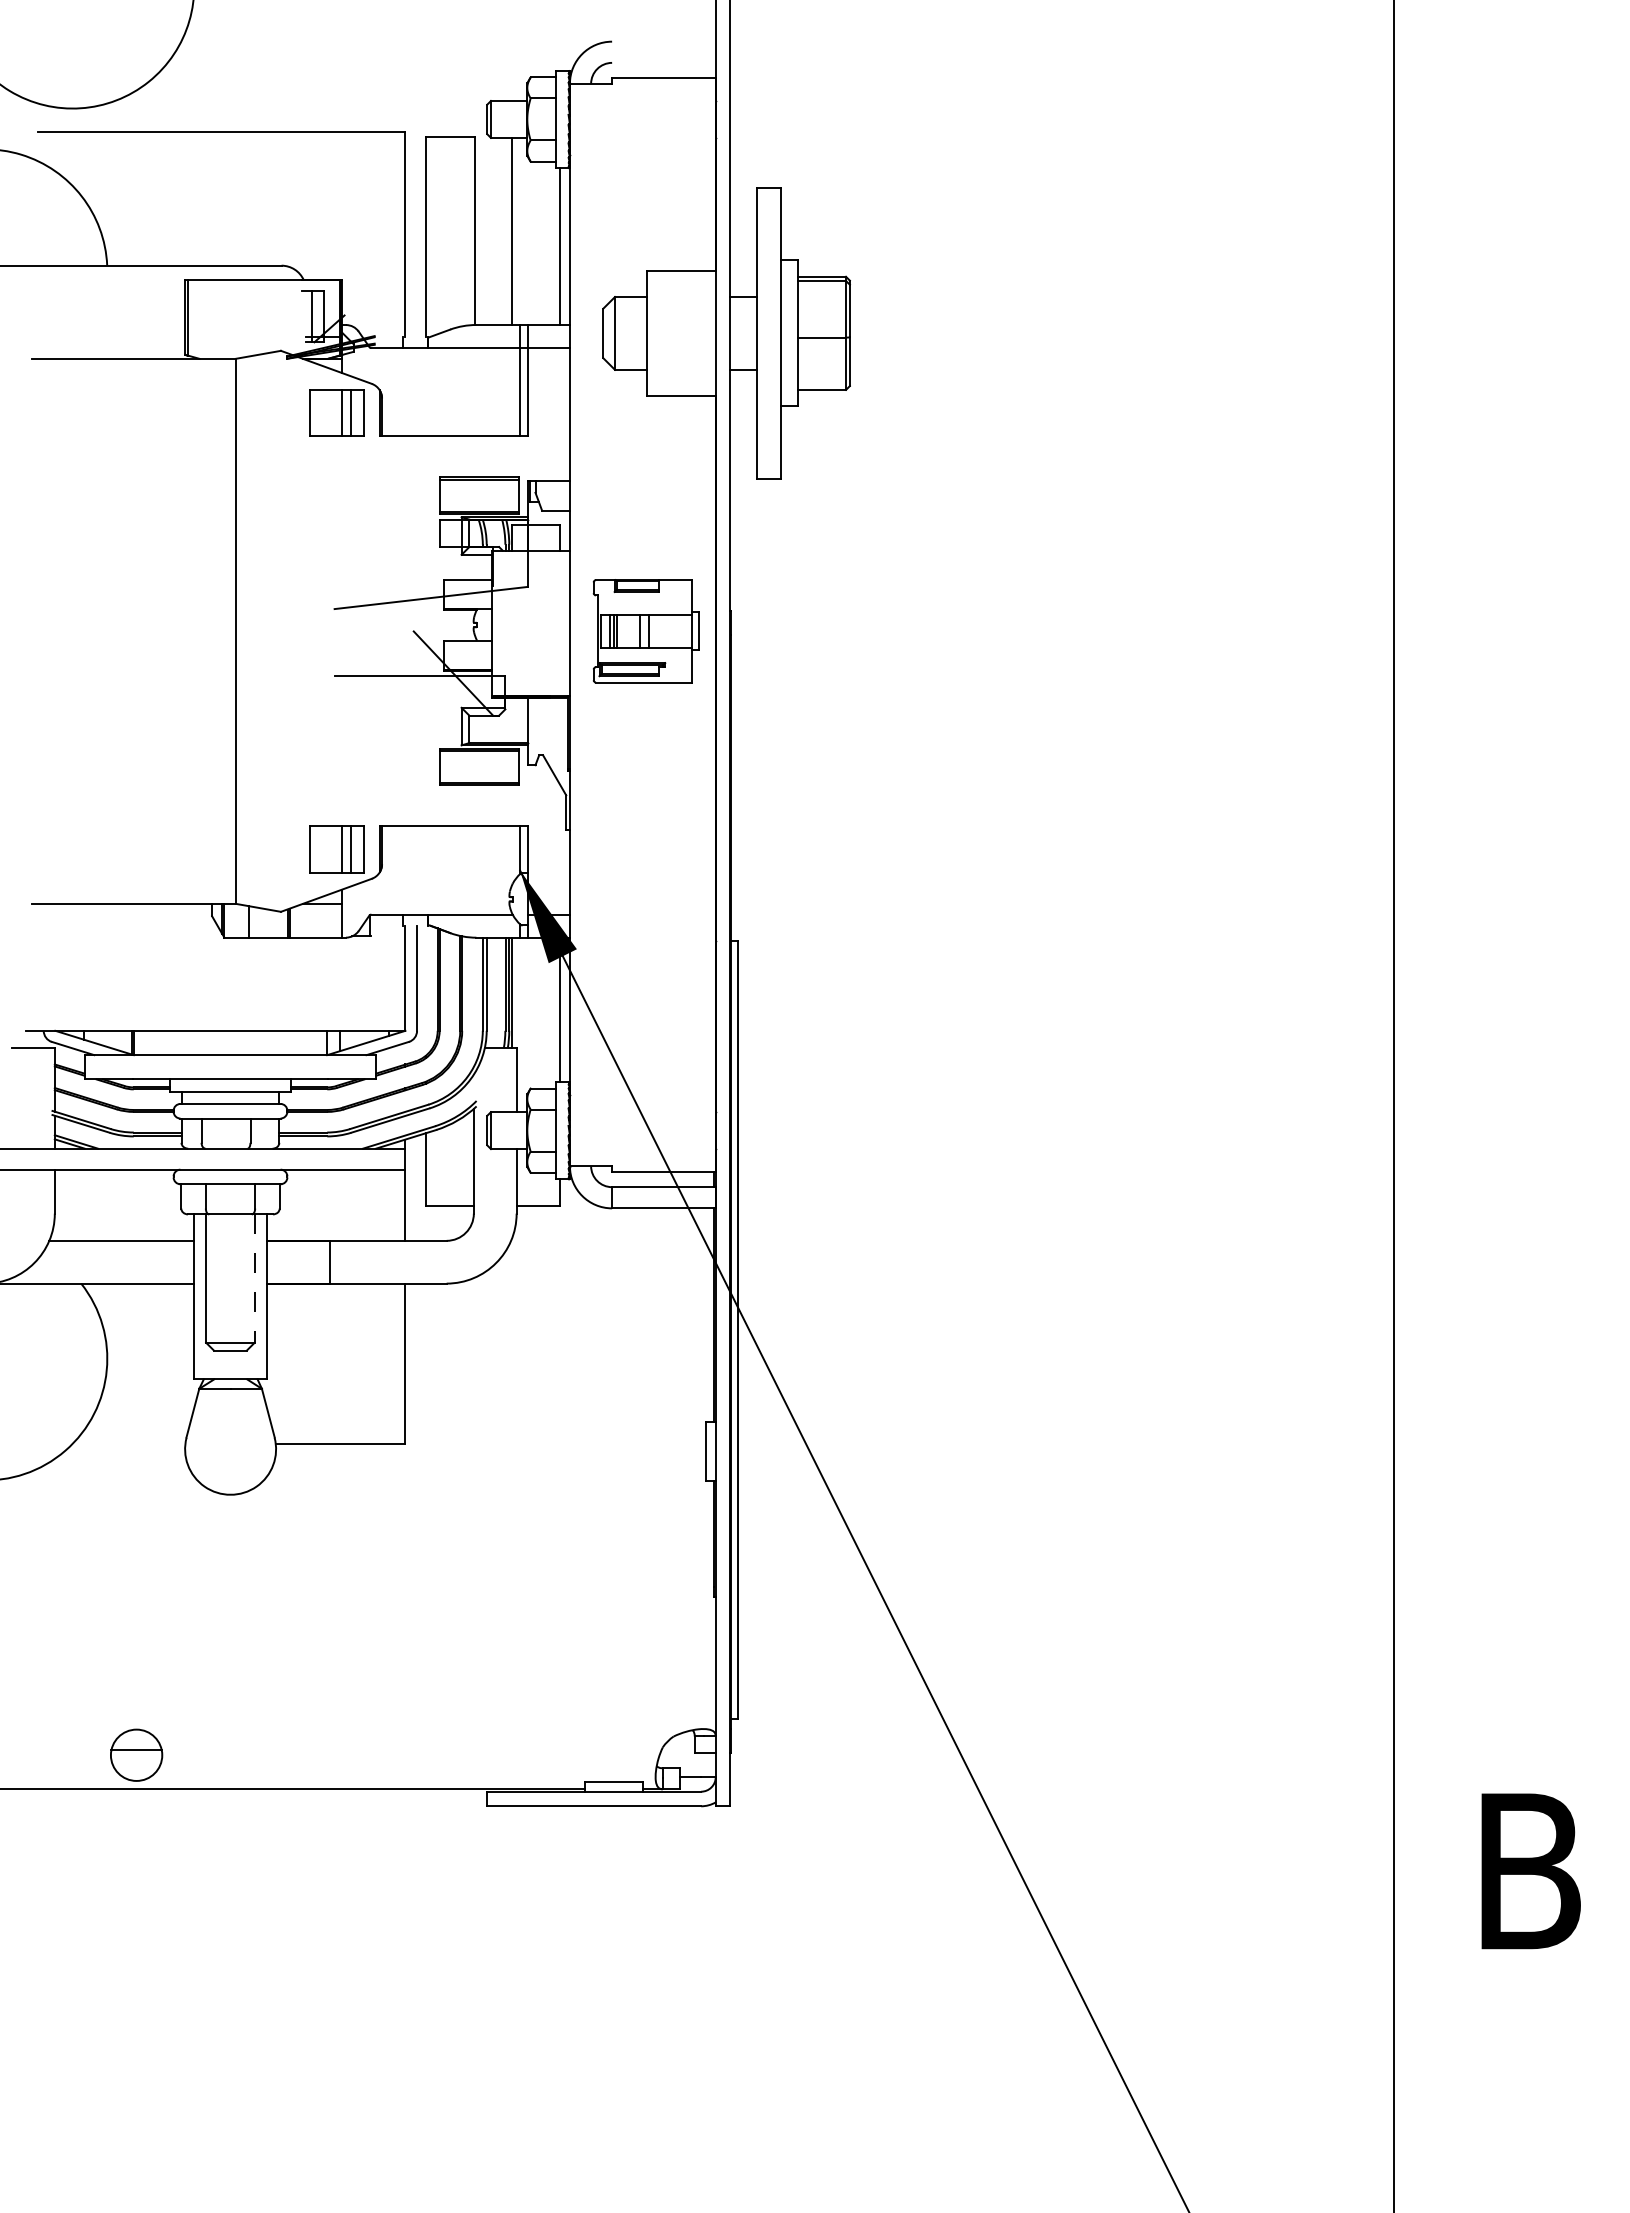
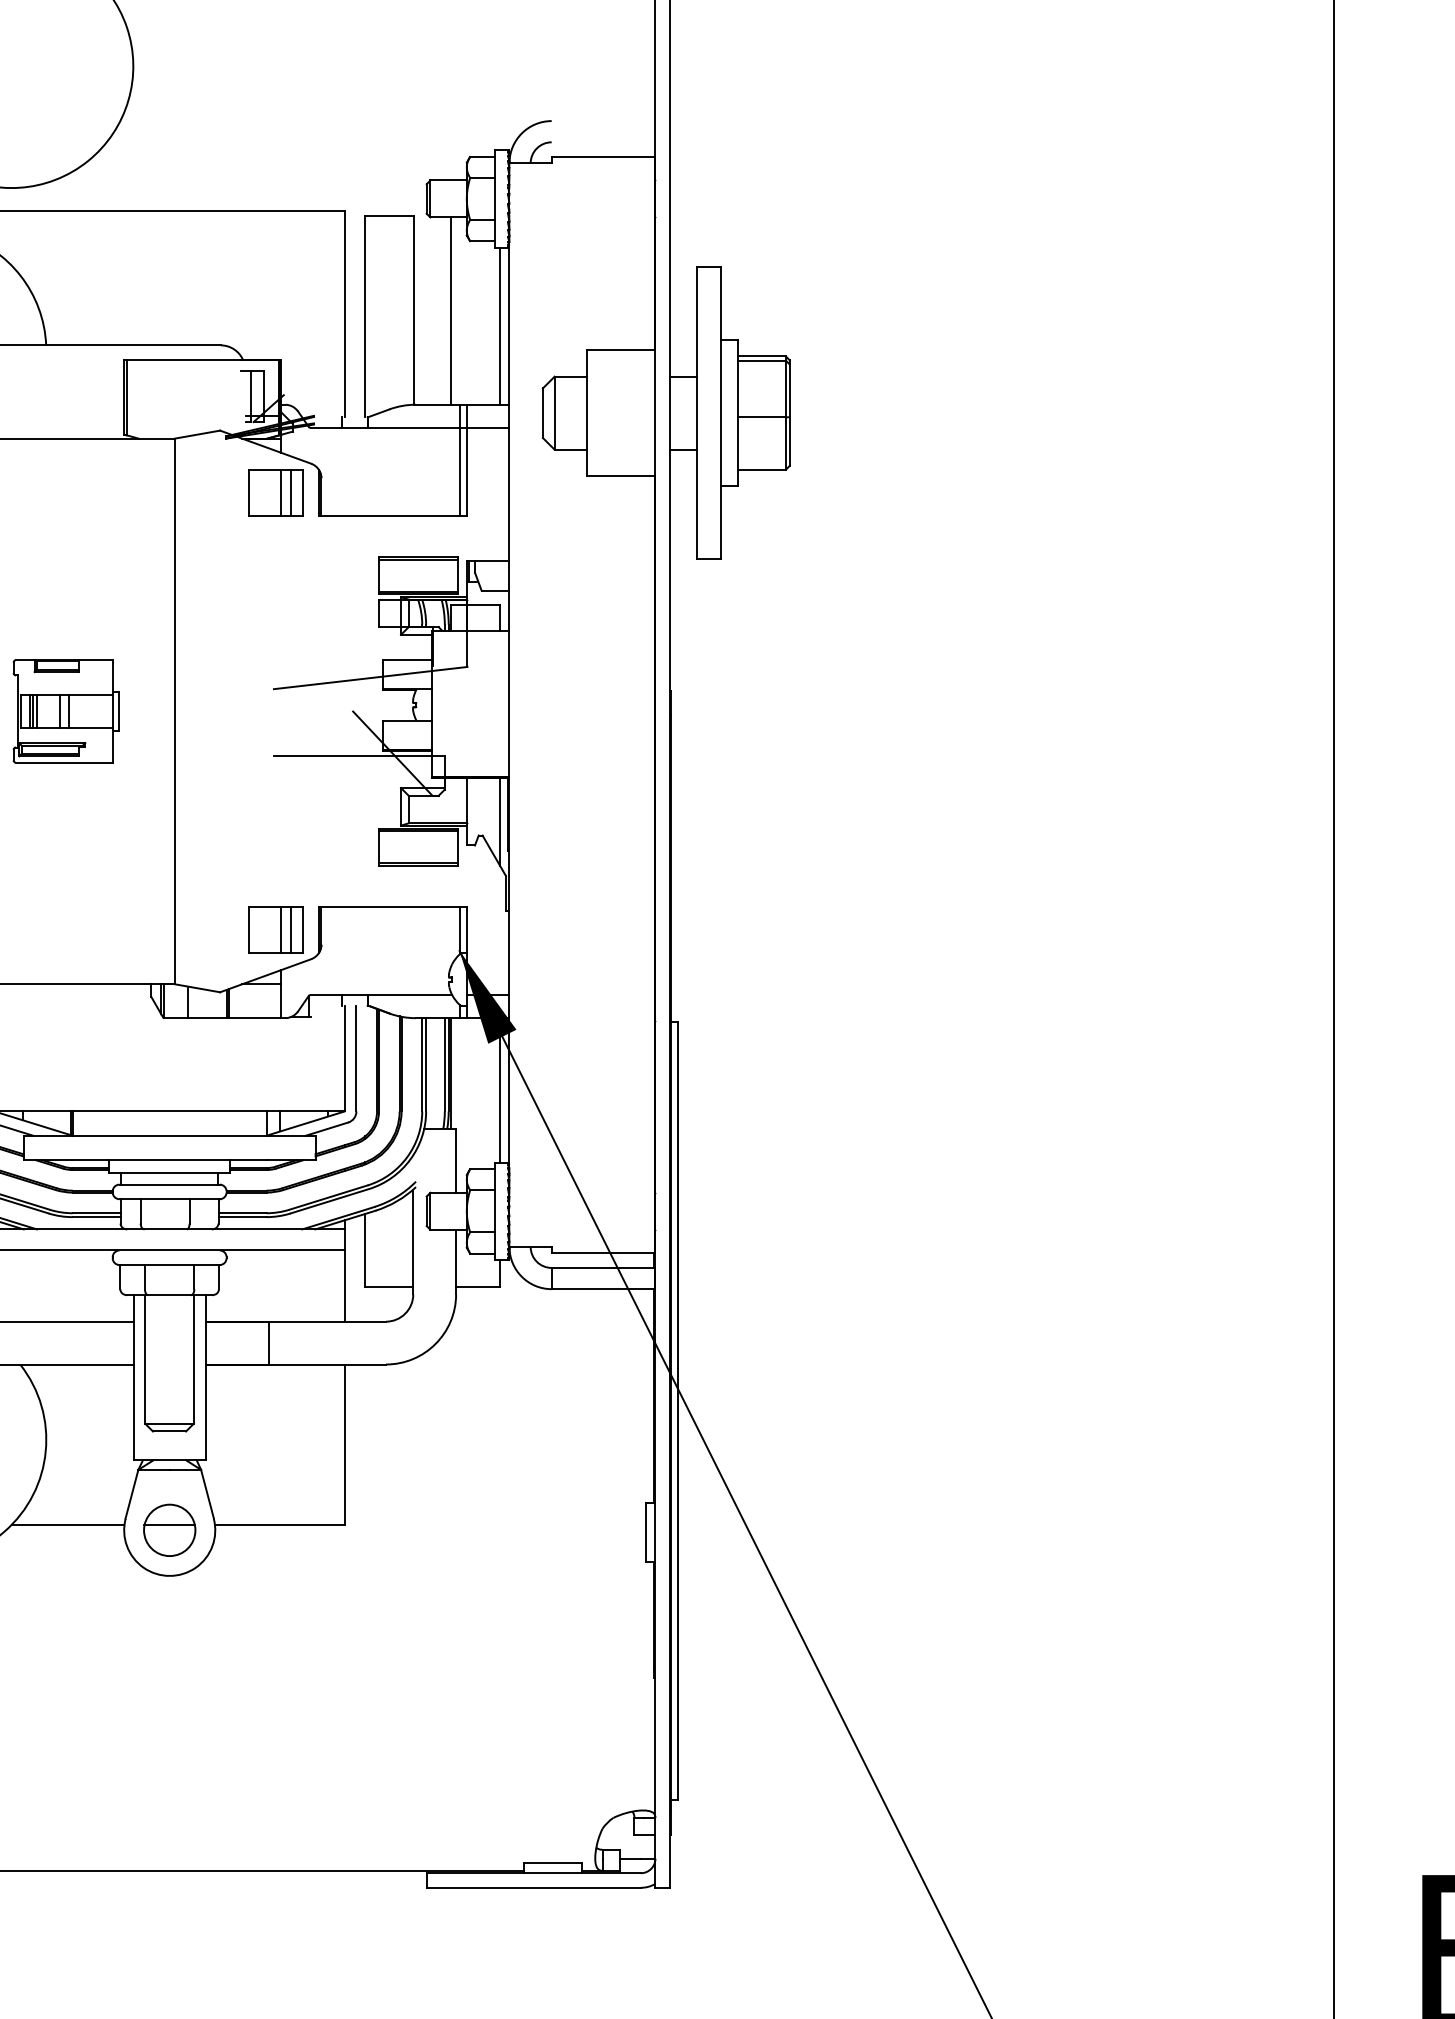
part: (645, 631) -> (65, 711), moved
line: (560, 741) -> (500, 821), added
line: (254, 1279) -> (193, 1360), dashed -> solid
line: (128, 1444) -> (67, 1525), added
part: (136, 1754) -> (169, 1529), moved

